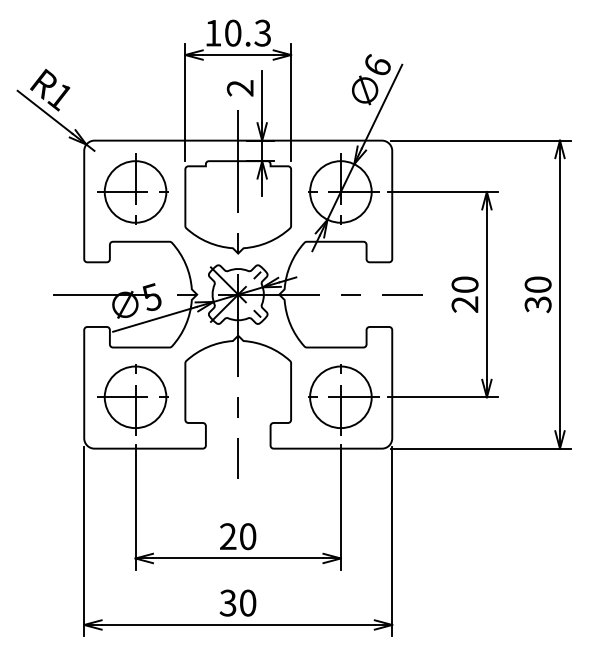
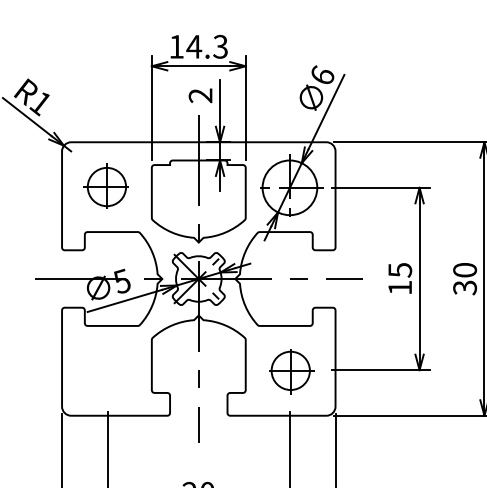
text: (232, 32) -> (193, 46), 10.3 -> 14.3
part: (132, 188) -> (104, 184), size x0.7
text: (464, 294) -> (399, 278), 20 -> 15
part: (132, 399) -> (104, 372), removed
part: (343, 399) -> (292, 372), size x0.7

